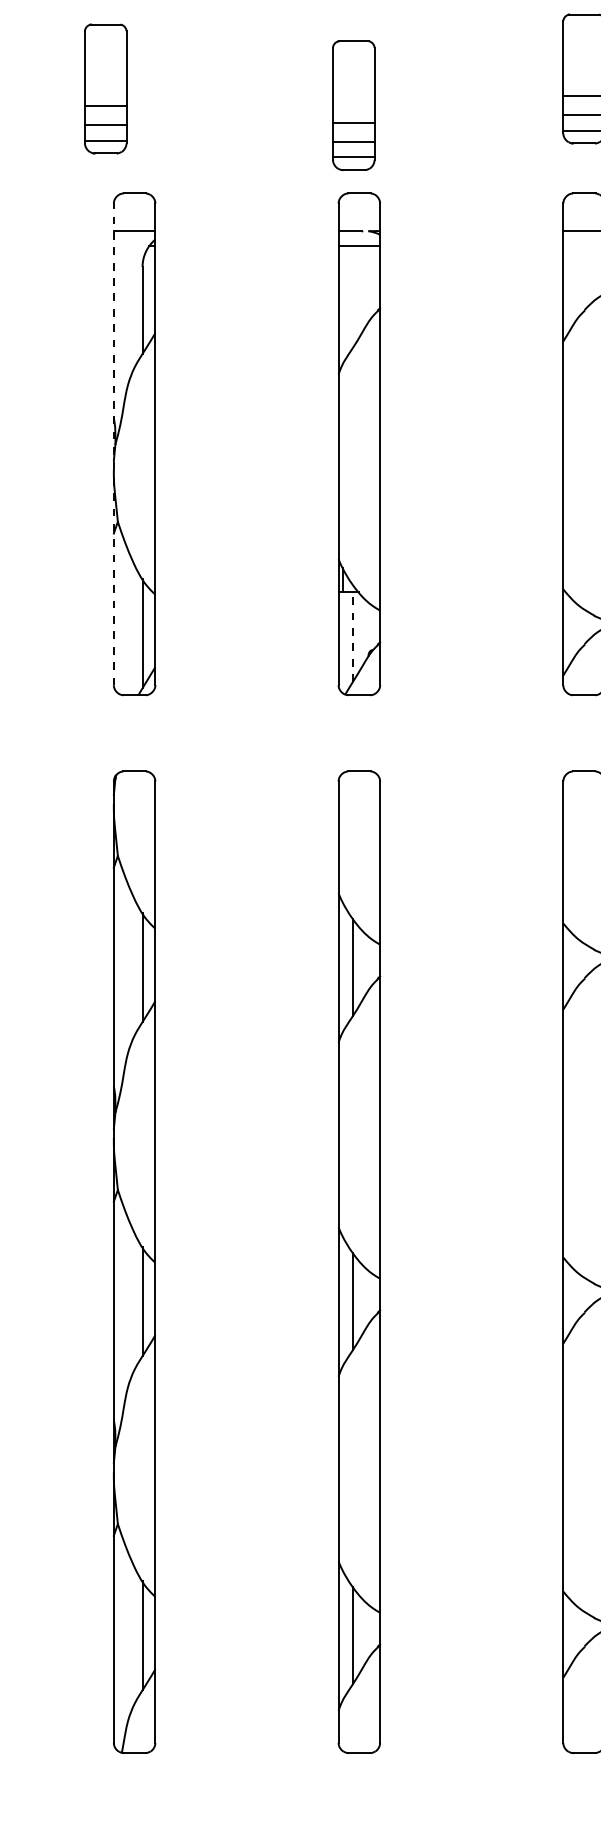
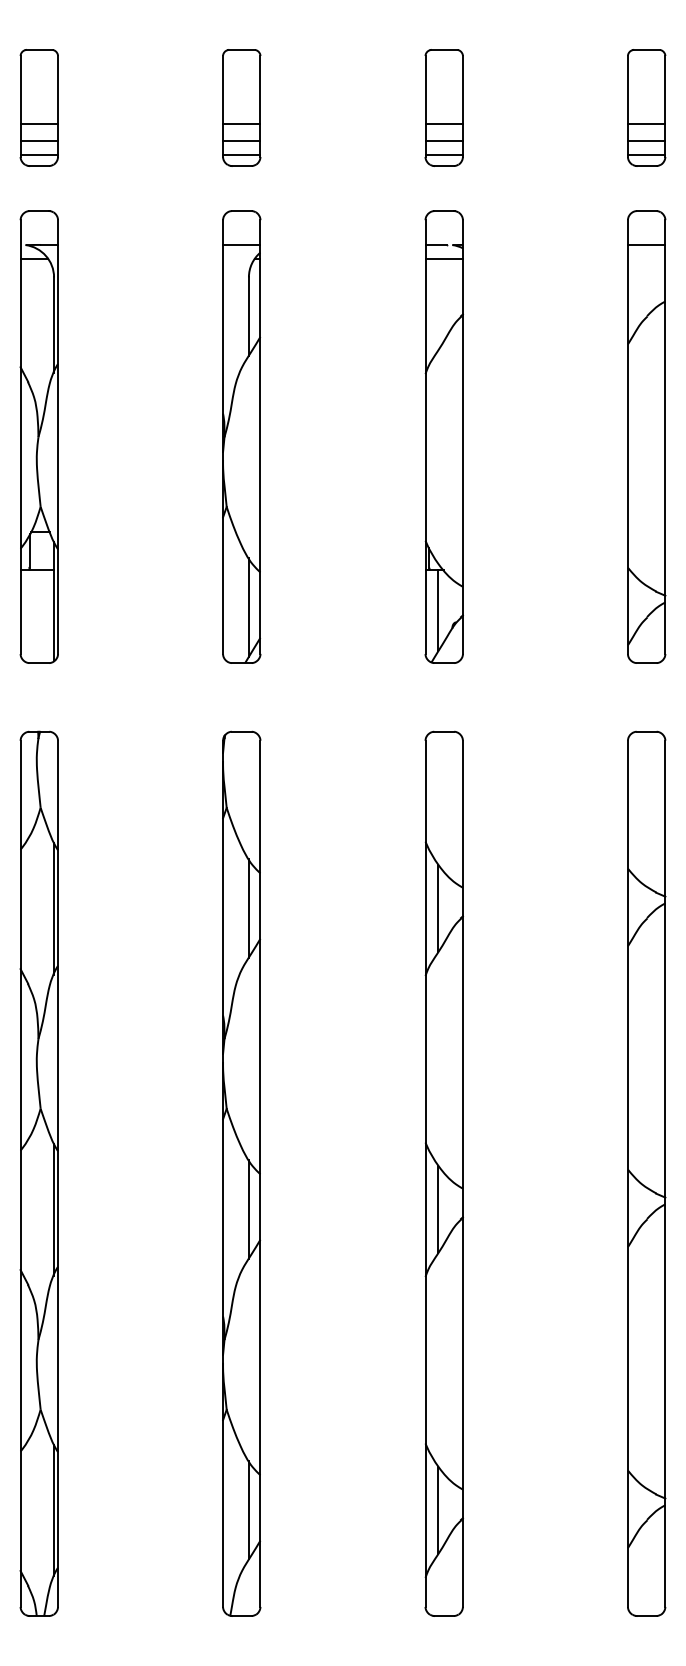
part: (105, 88) -> (241, 107), moved
part: (353, 105) -> (443, 107), moved
line: (114, 443) -> (223, 436), dashed -> solid
line: (353, 636) -> (438, 610), dashed -> solid

